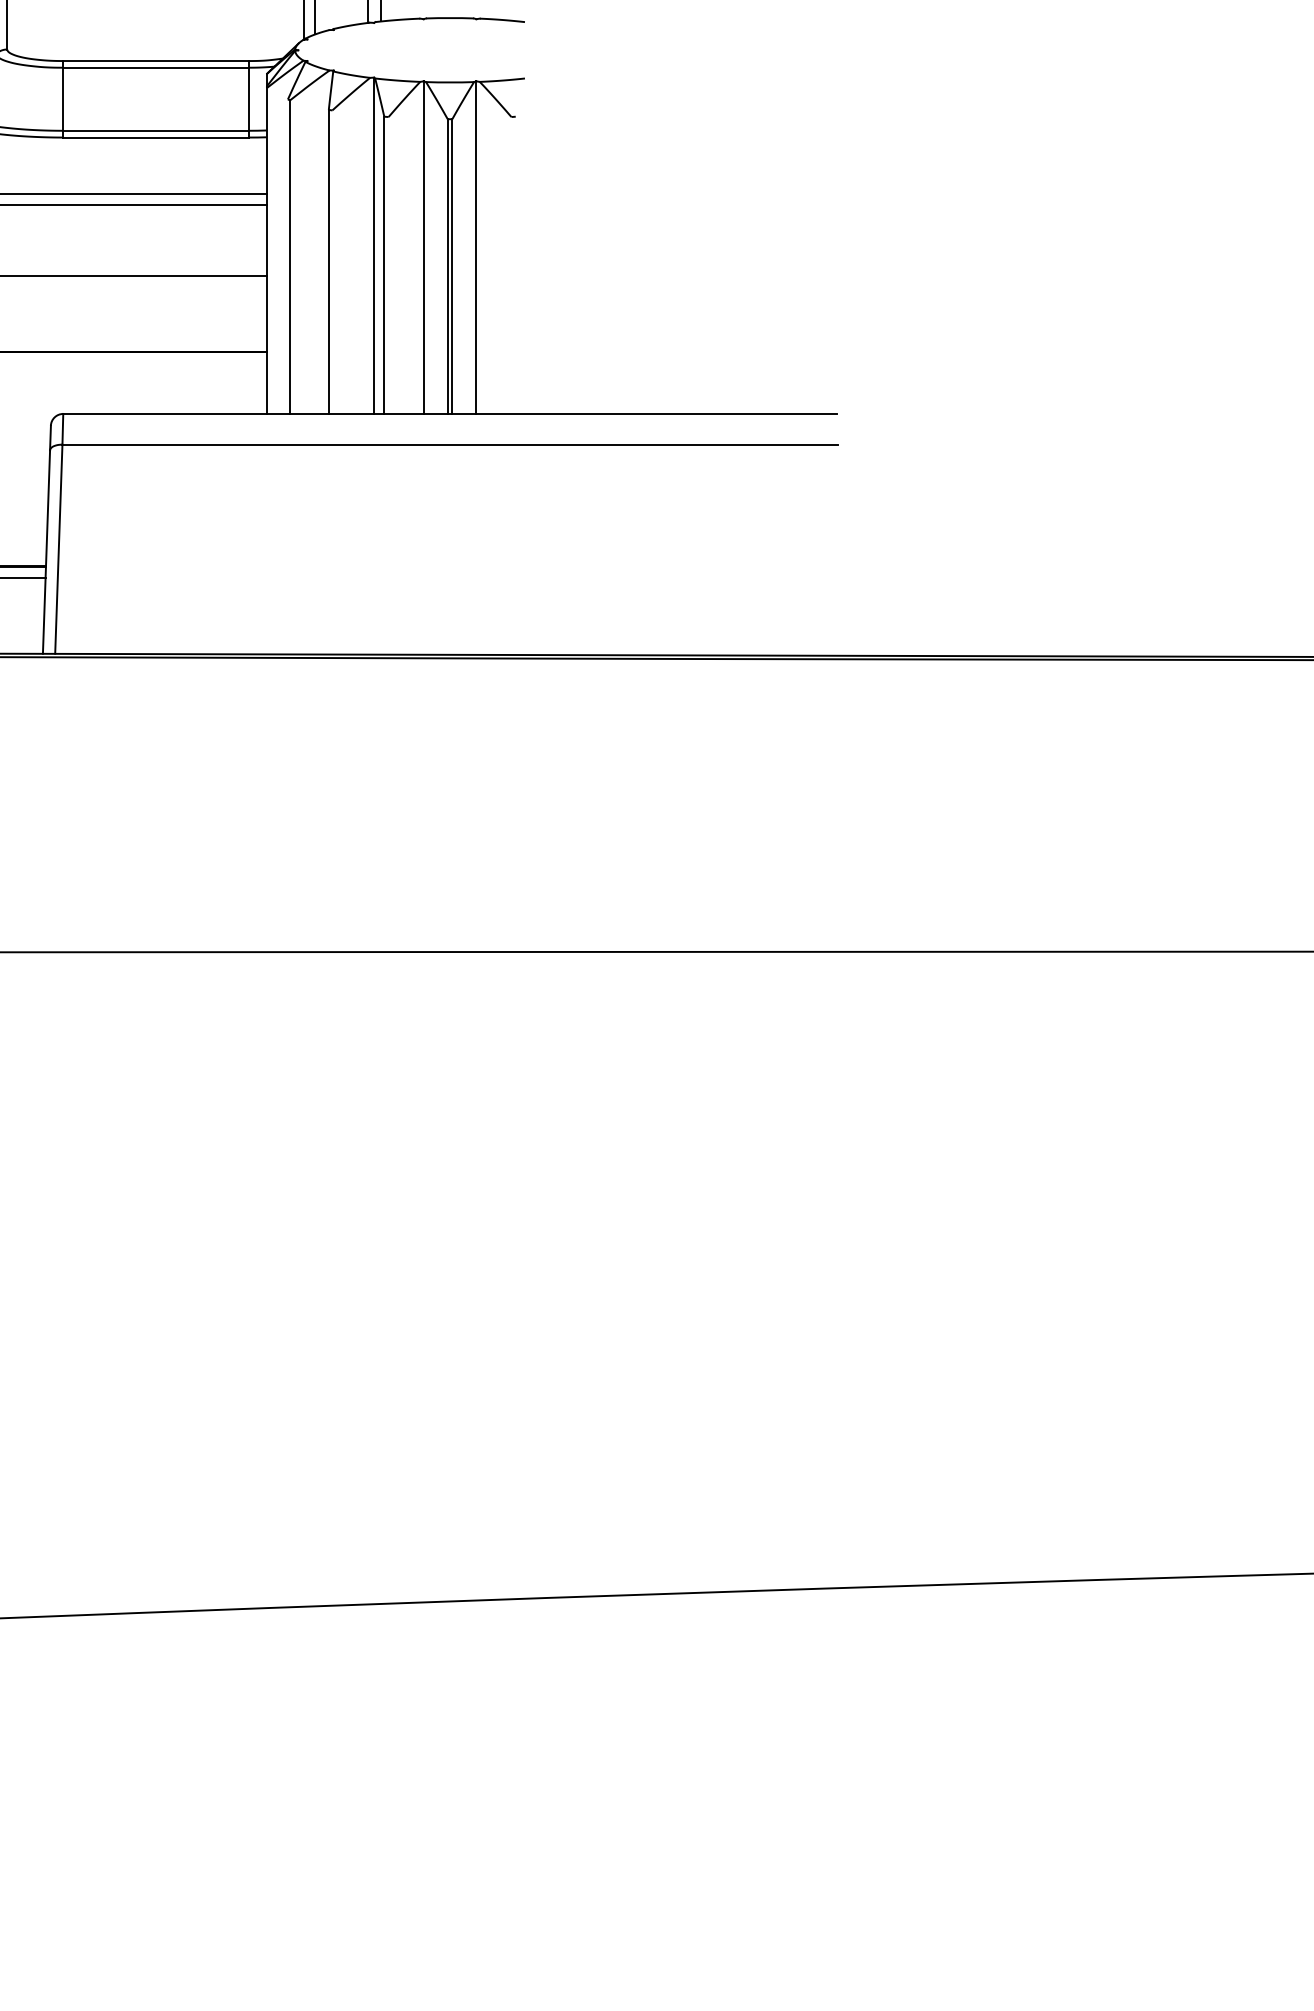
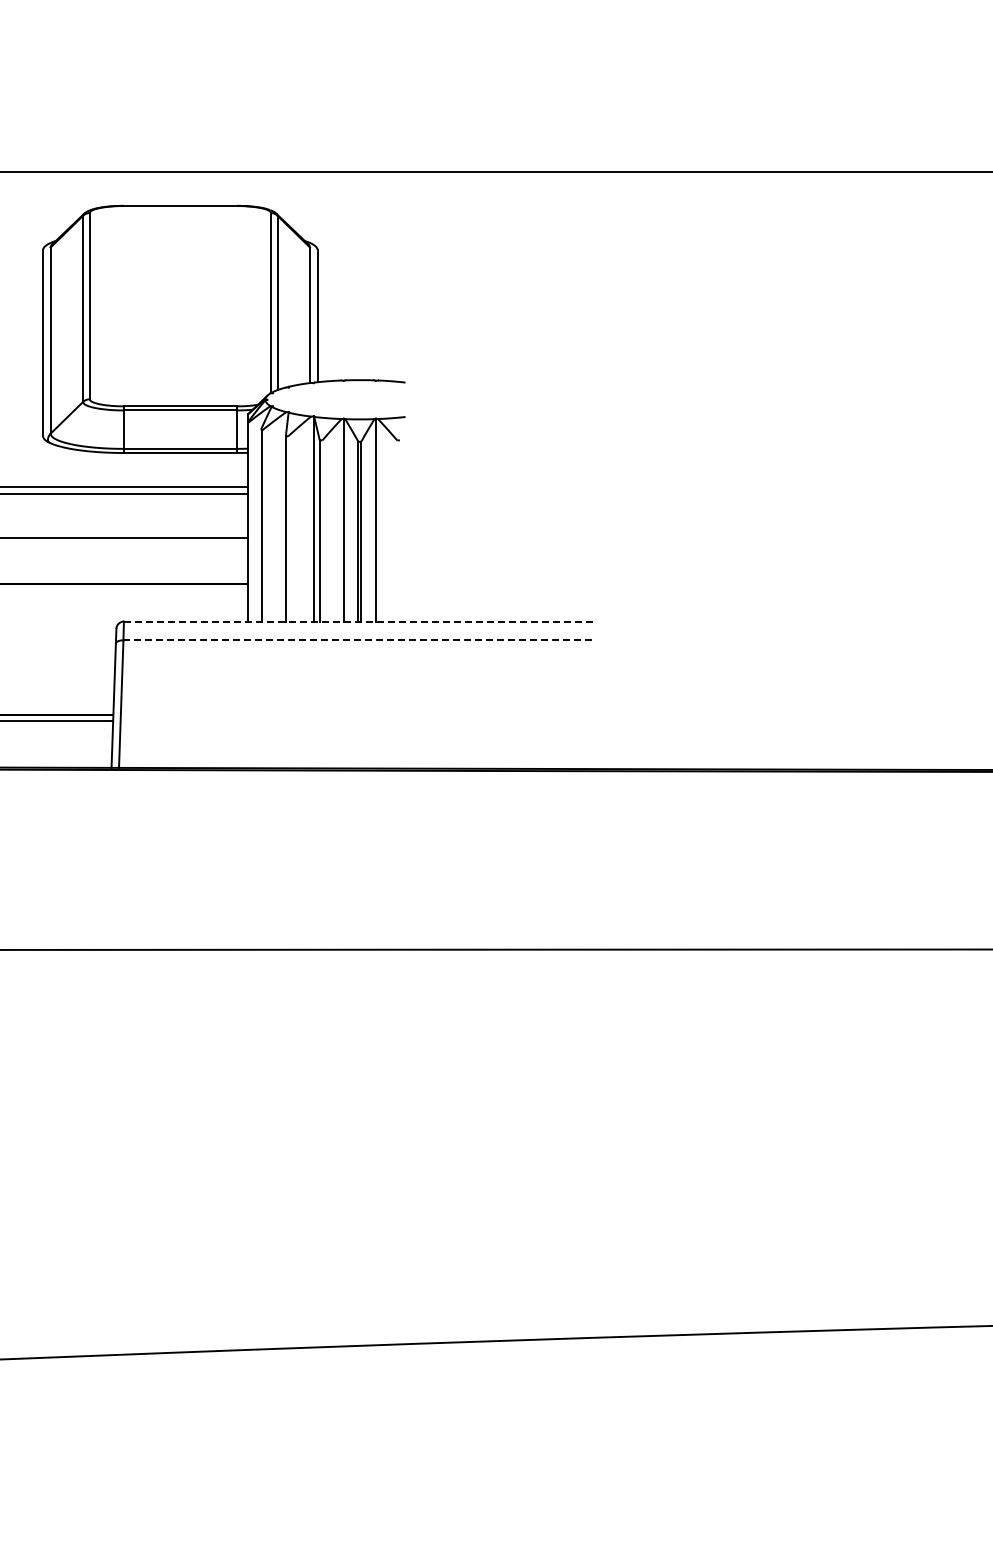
line: (449, 413) -> (359, 621), solid -> dashed
line: (451, 444) -> (360, 640), solid -> dashed

